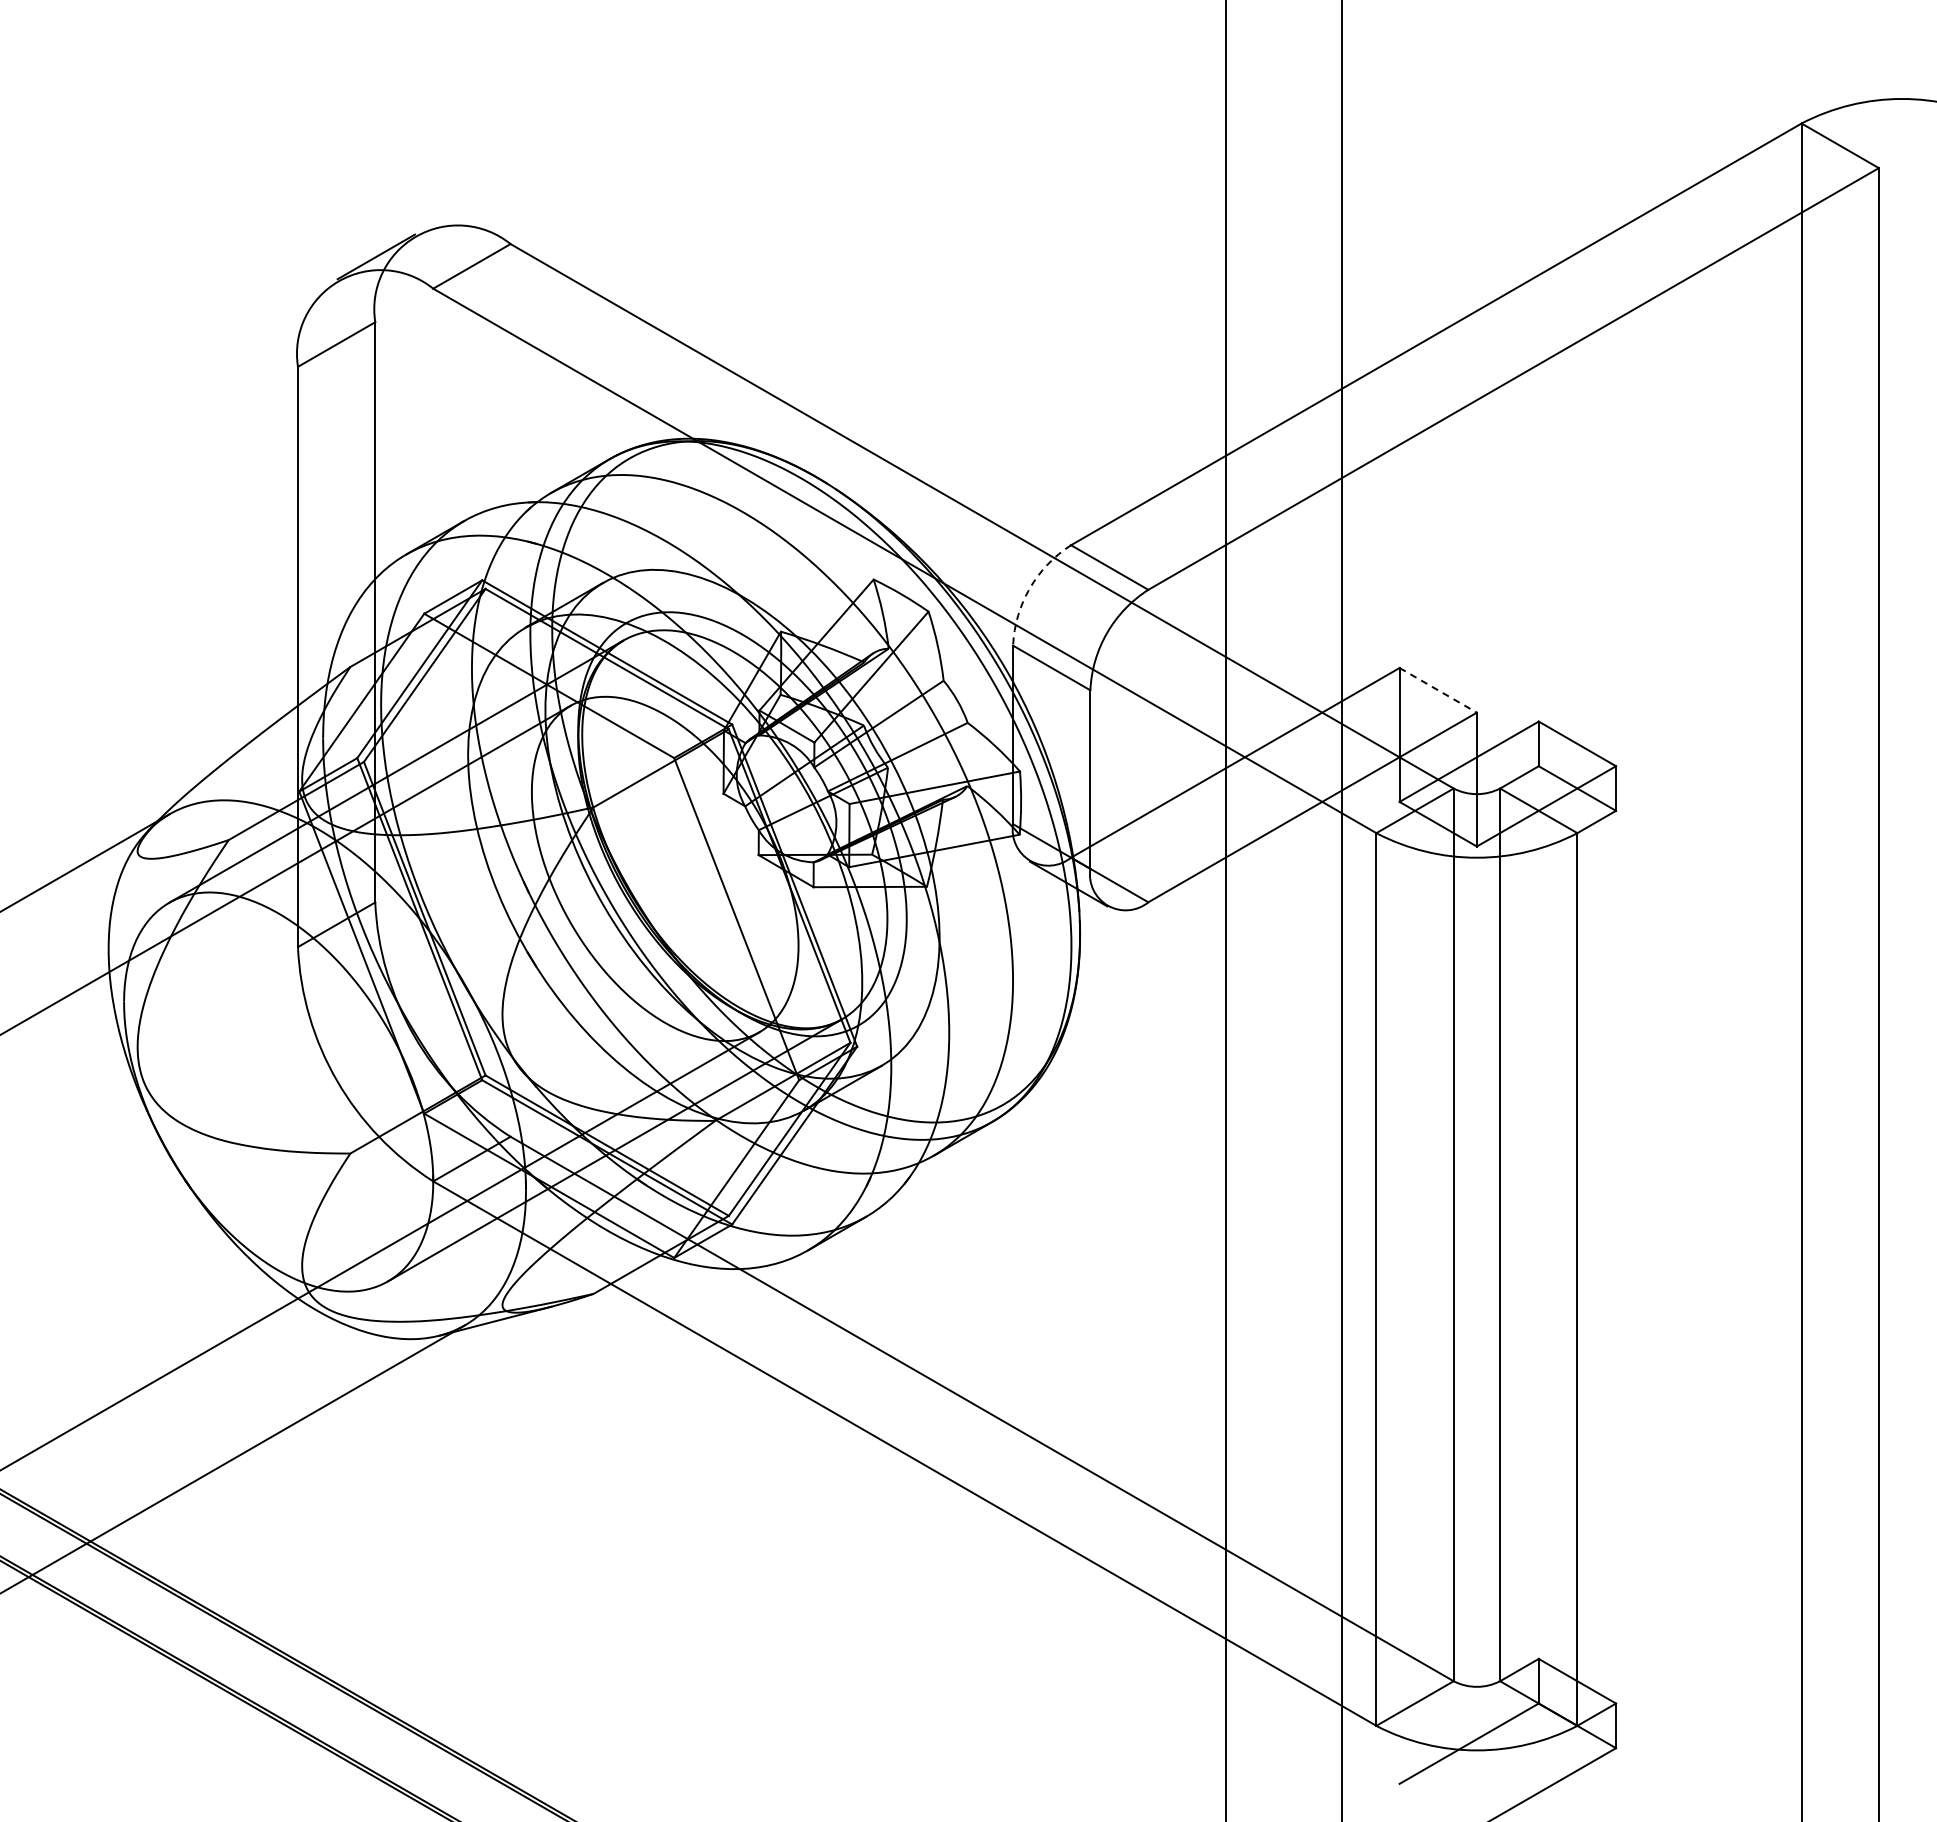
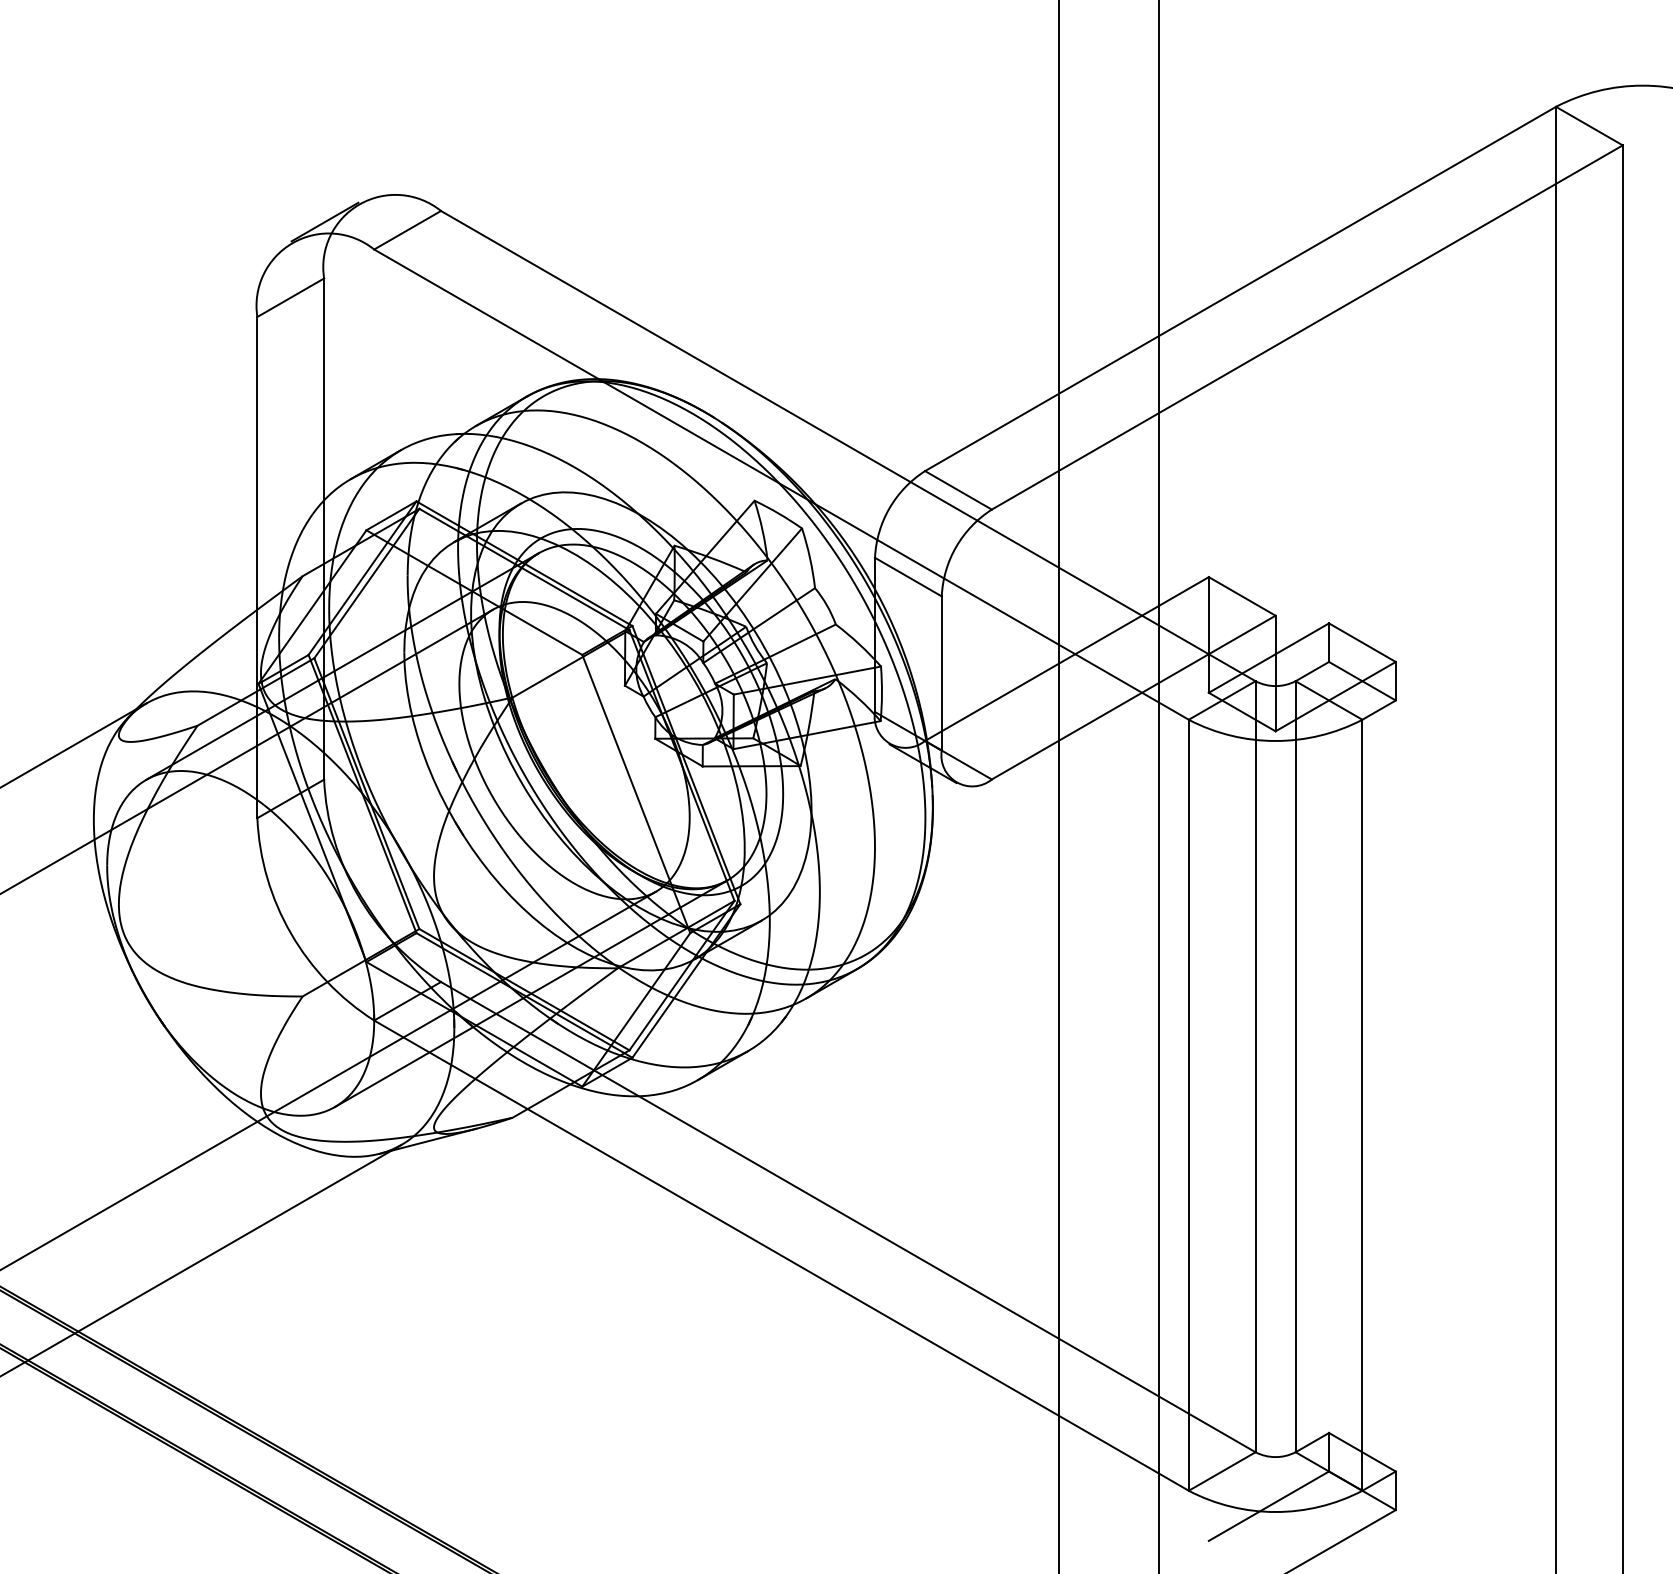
arc: (1029, 588) -> (889, 508), dashed -> solid
line: (1438, 690) -> (1242, 596), dashed -> solid

